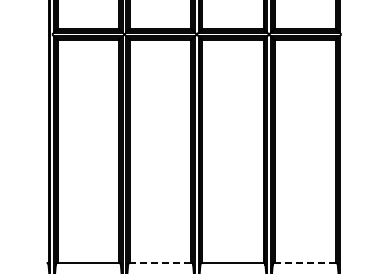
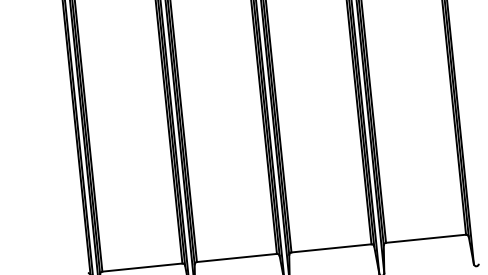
line: (160, 262) -> (236, 257), dashed -> solid
line: (305, 262) -> (426, 238), dashed -> solid

